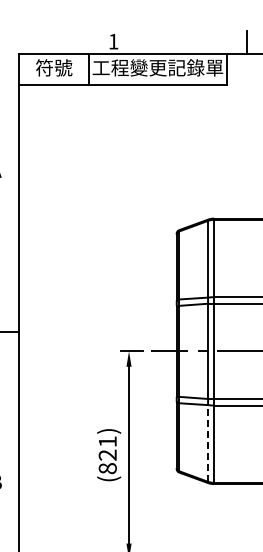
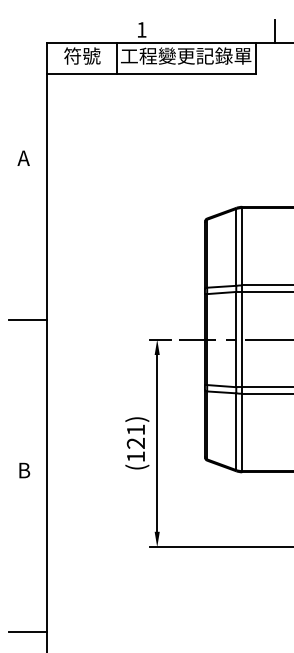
line: (208, 443) -> (236, 431), dashed -> solid
text: (108, 468) -> (136, 456), (821) -> (121)

